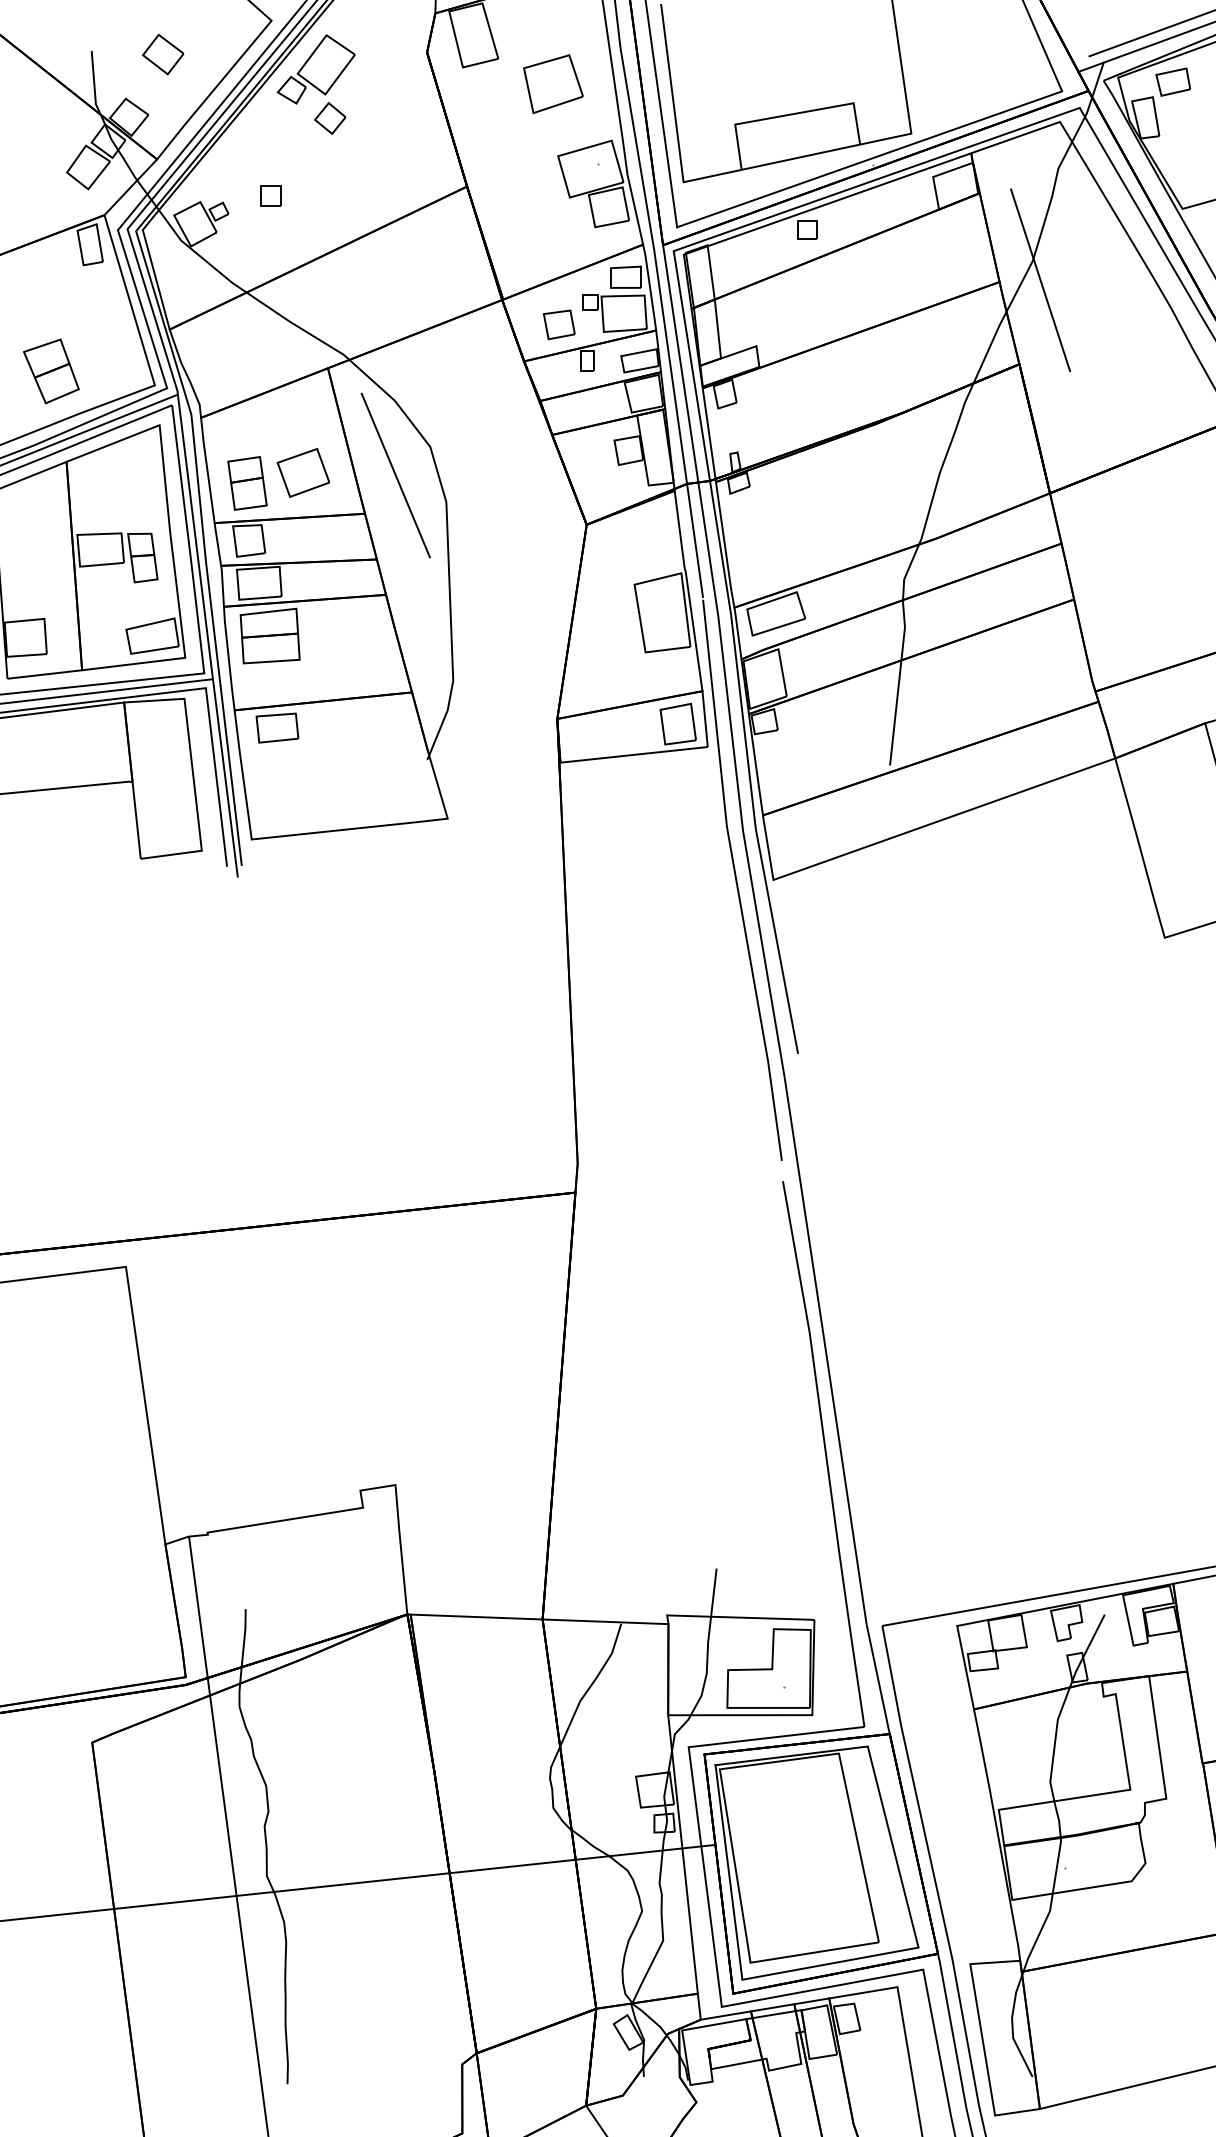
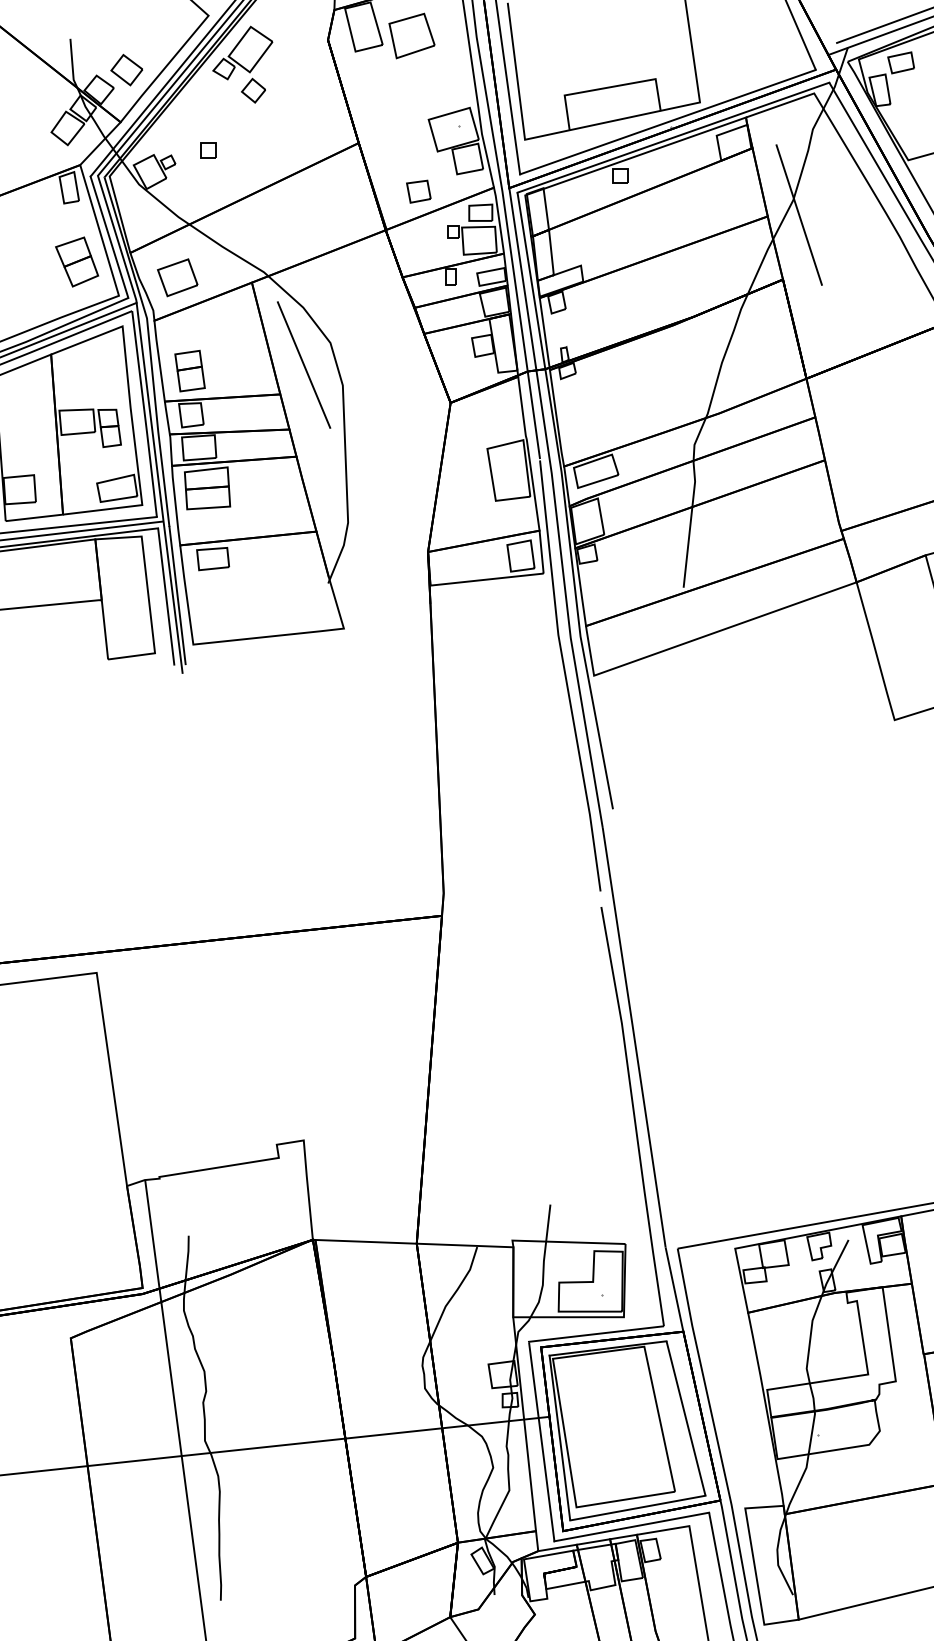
part: (163, 54) -> (127, 70), moved
part: (553, 84) -> (412, 36), moved
part: (558, 324) -> (418, 191), moved
part: (50, 371) -> (76, 262), moved
part: (302, 472) -> (177, 277), moved

